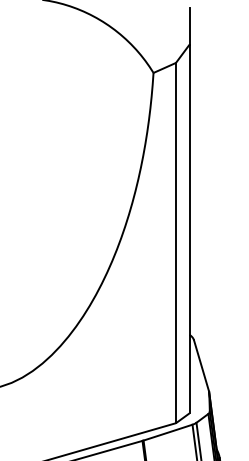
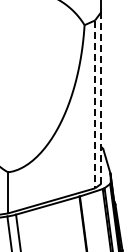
line: (189, 228) -> (101, 97), solid -> dashed
line: (176, 243) -> (95, 104), solid -> dashed

